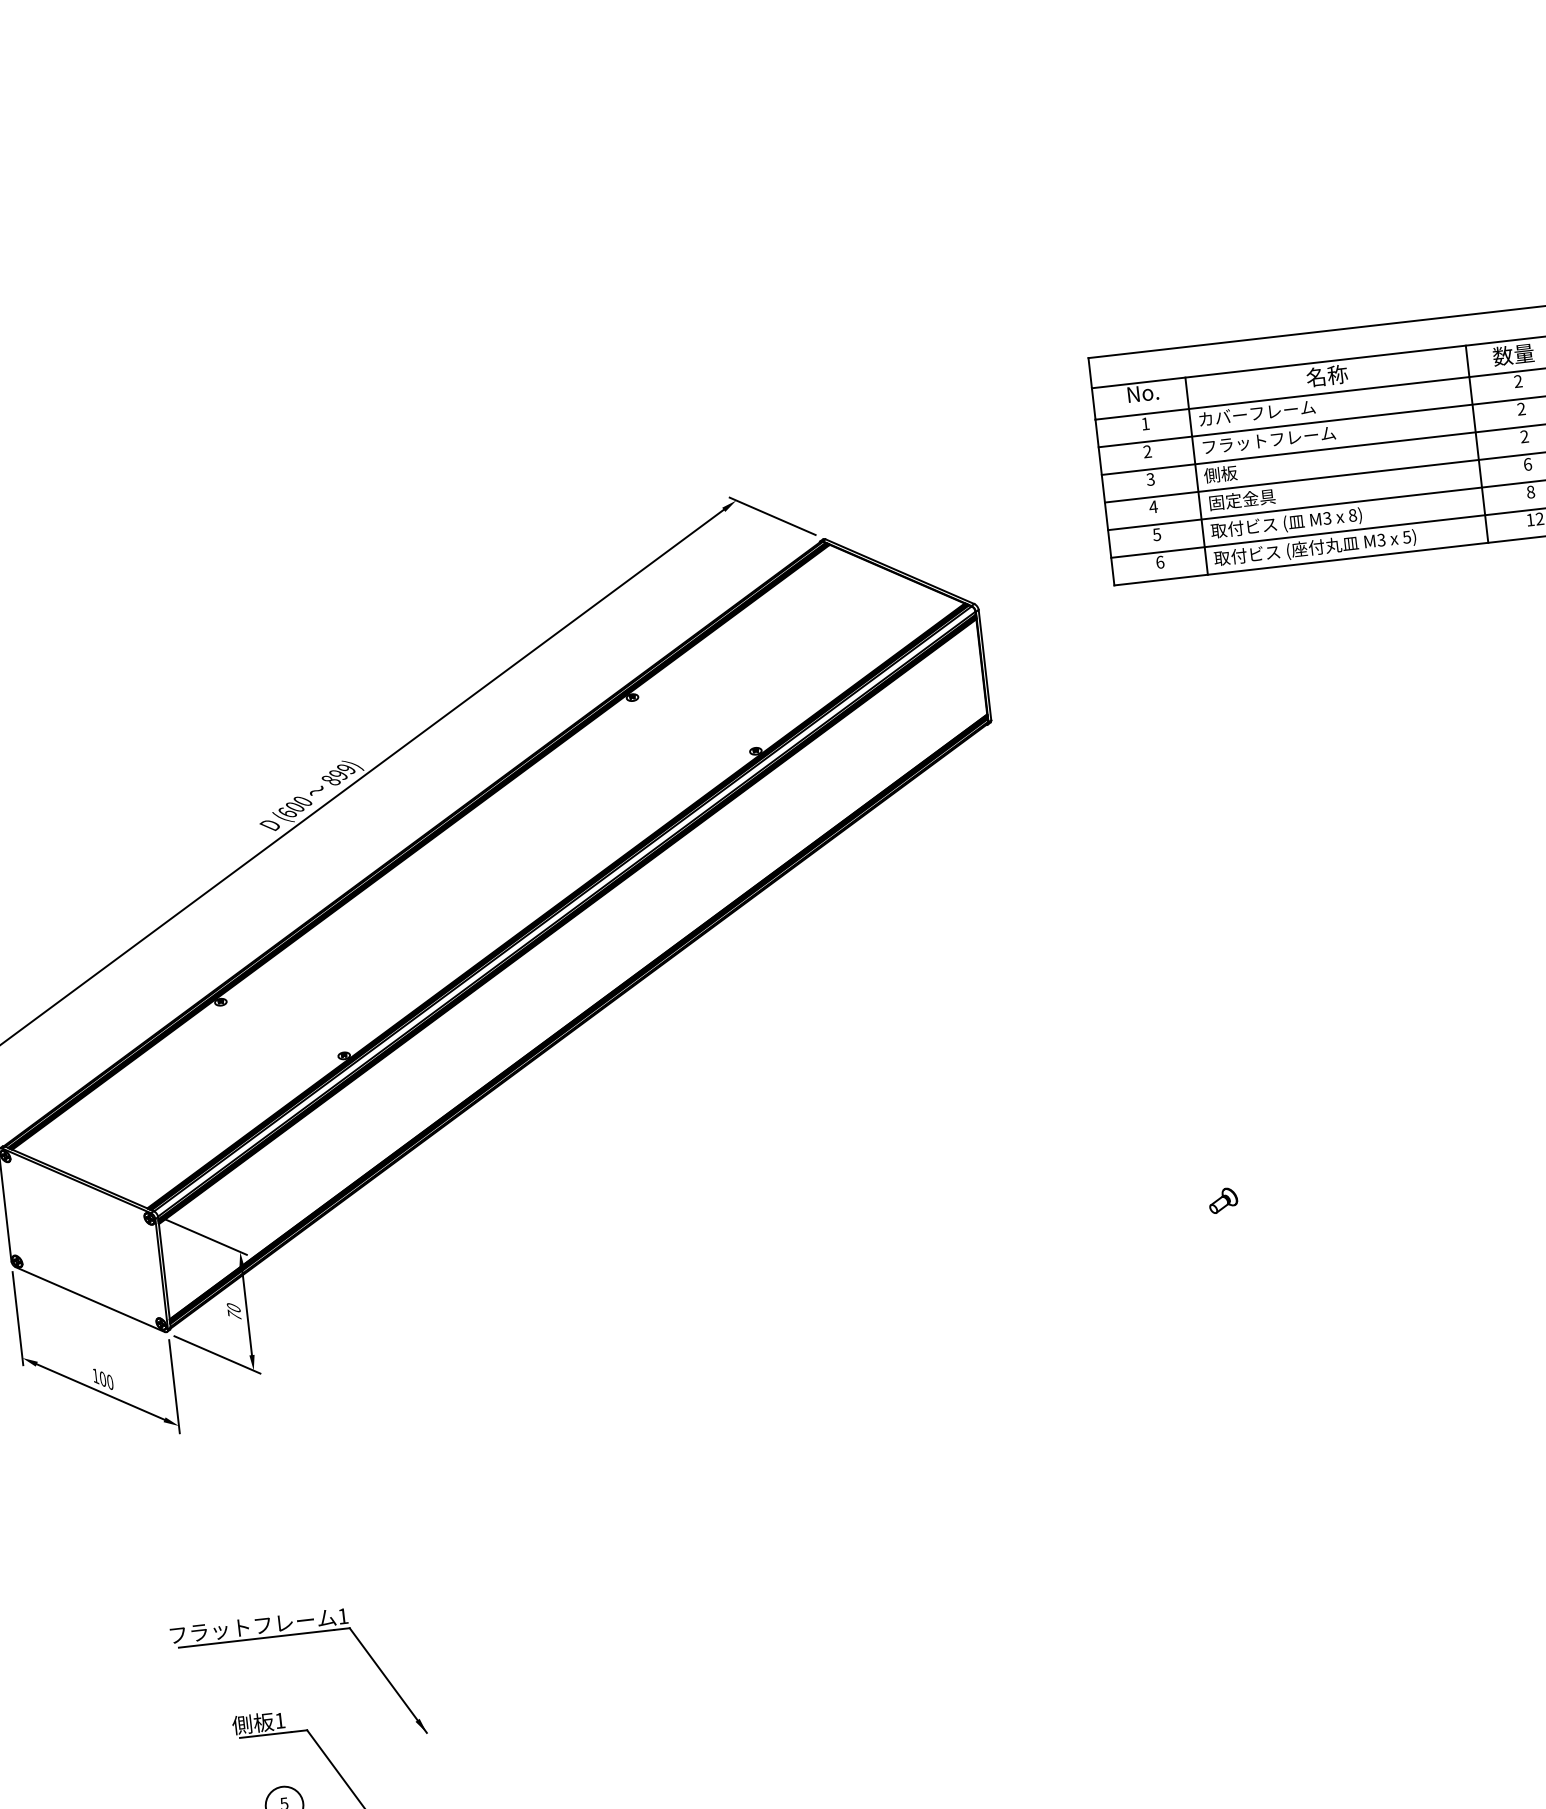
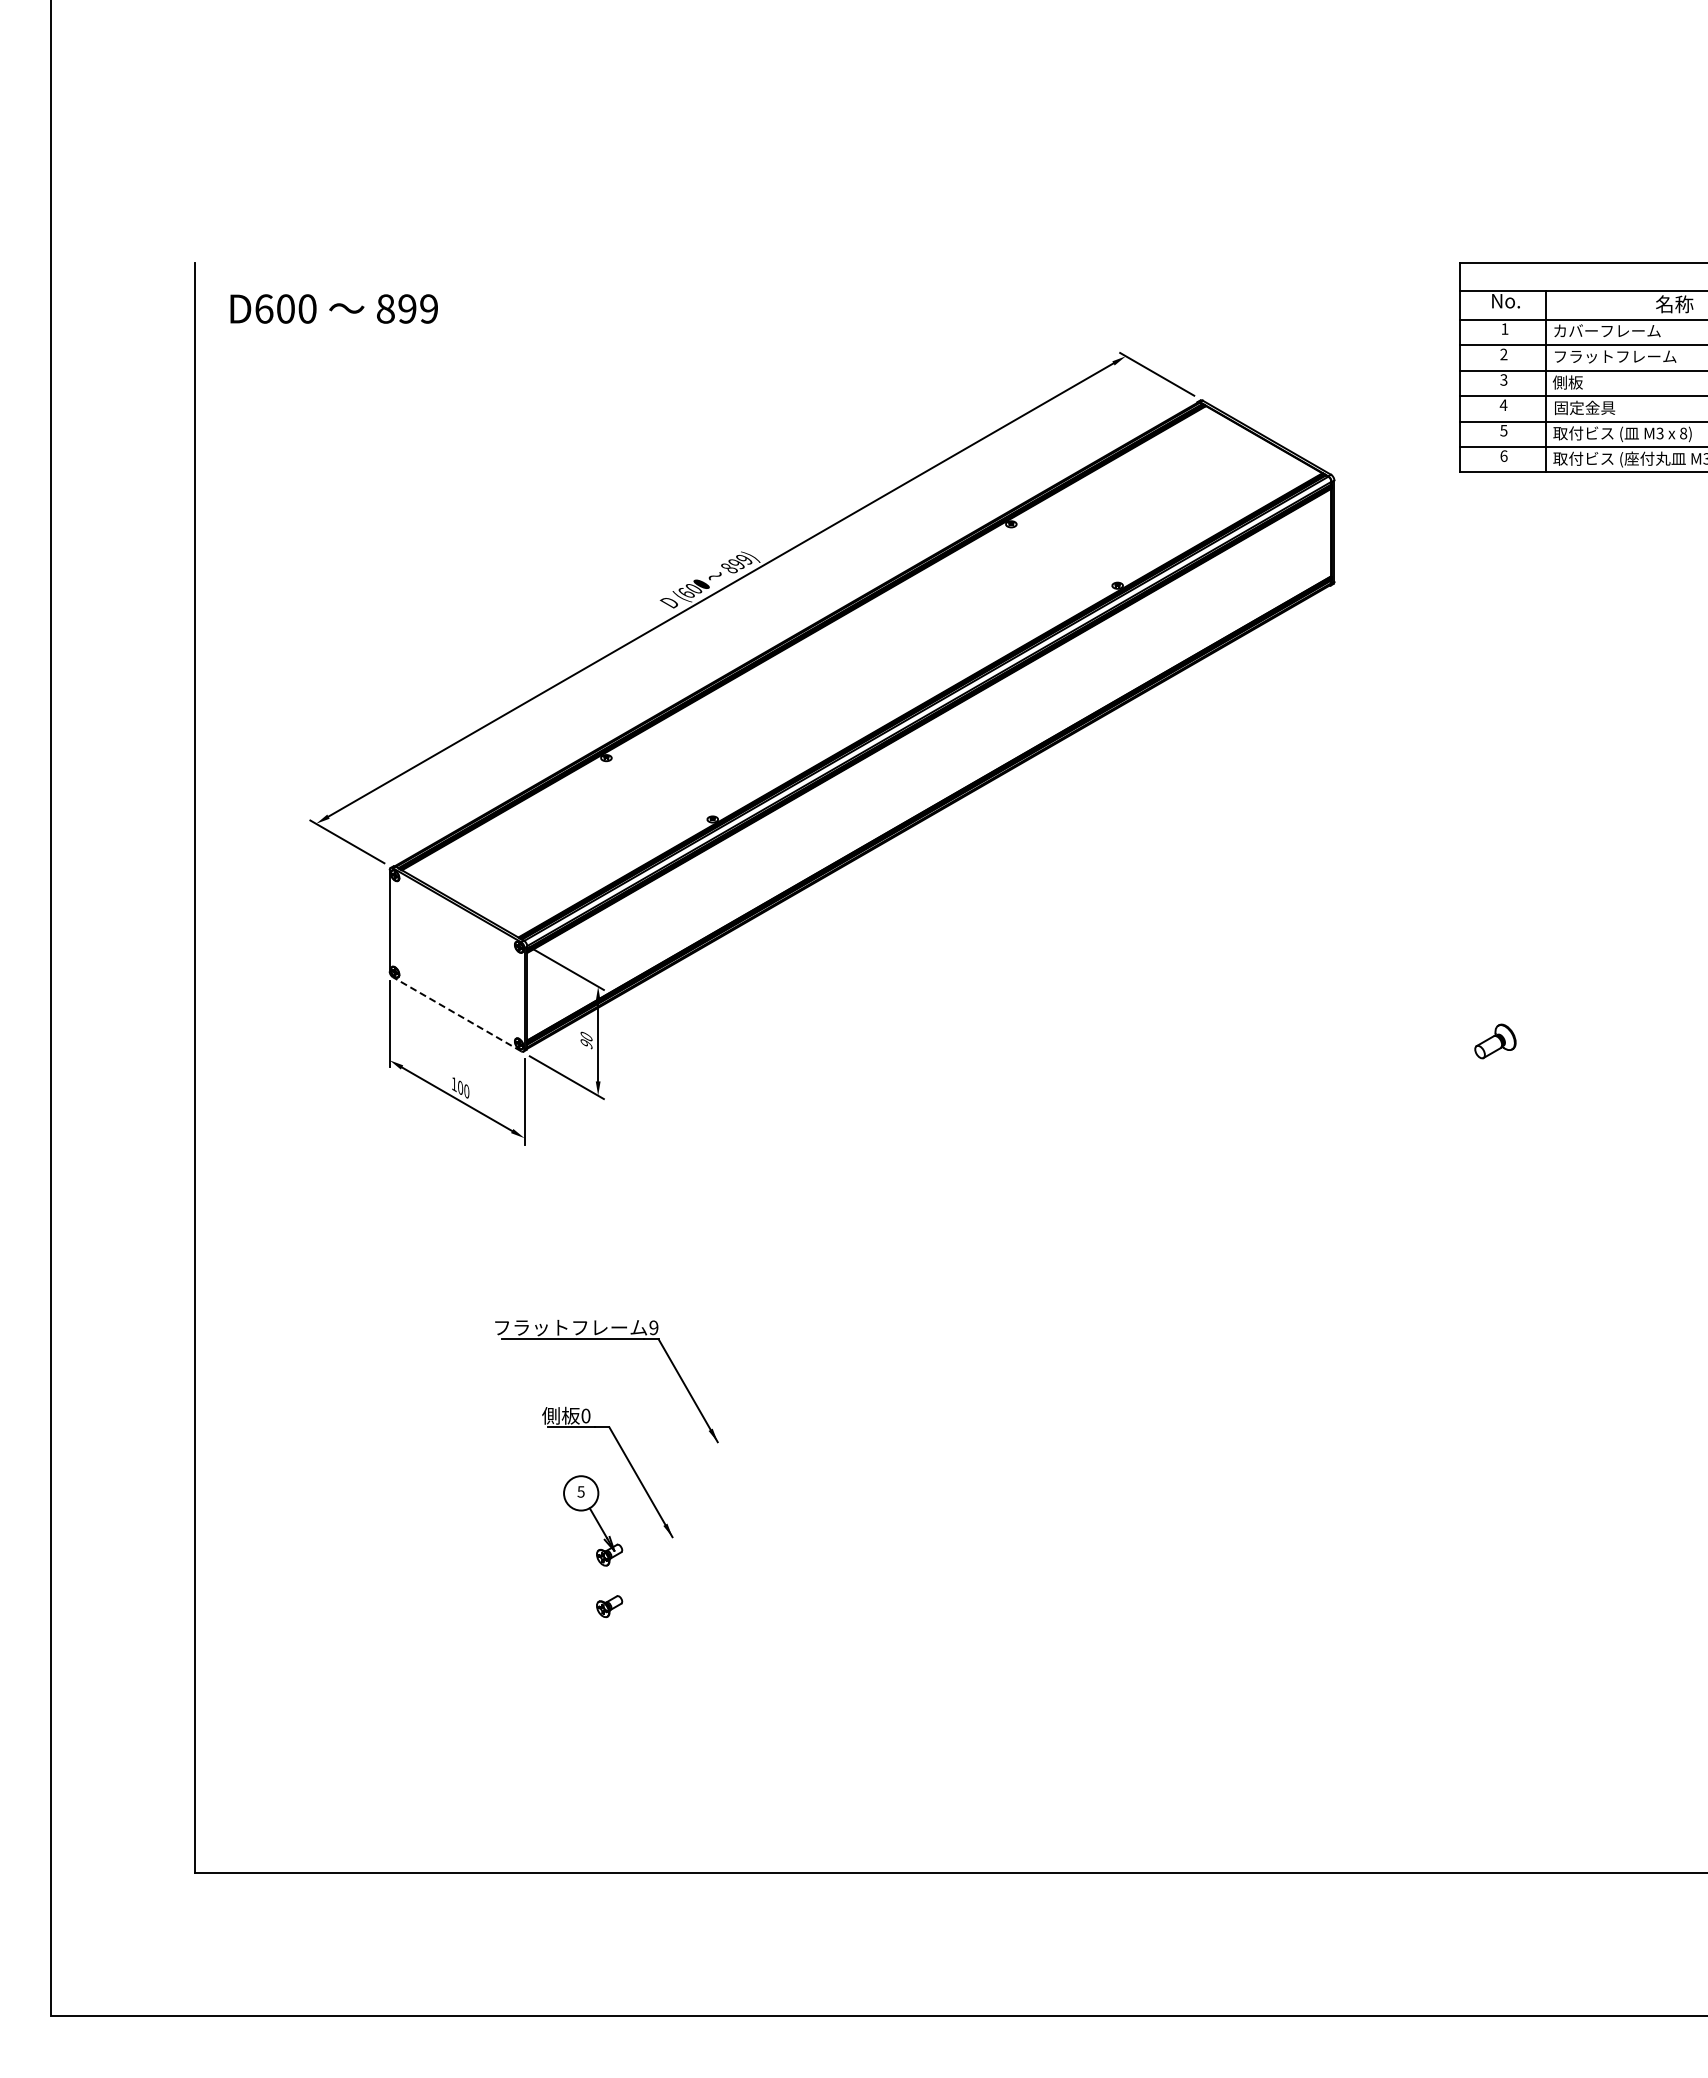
part: (1222, 1200) -> (1494, 1041), size x1.6
line: (89, 1299) -> (456, 1014), solid -> dashed
text: (234, 1315) -> (586, 1043), 70 -> 90
text: (342, 1616) -> (653, 1327), 1 -> 9
text: (279, 1720) -> (585, 1415), 1 -> 0

